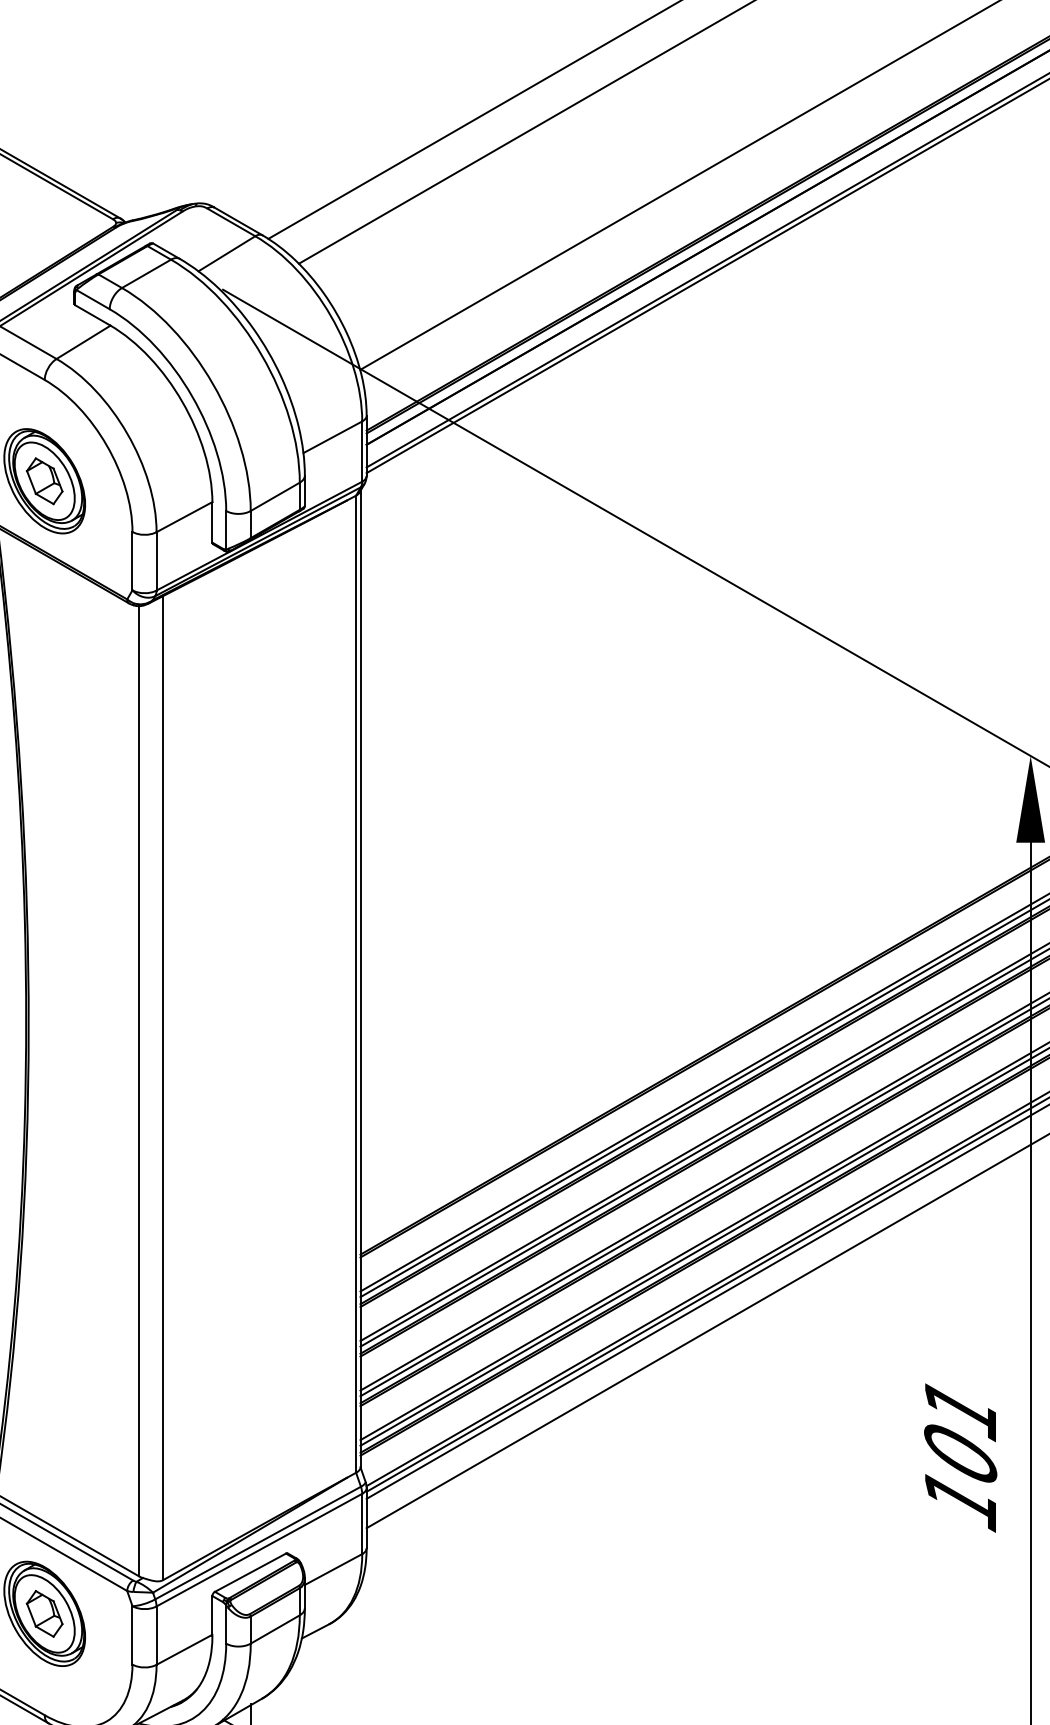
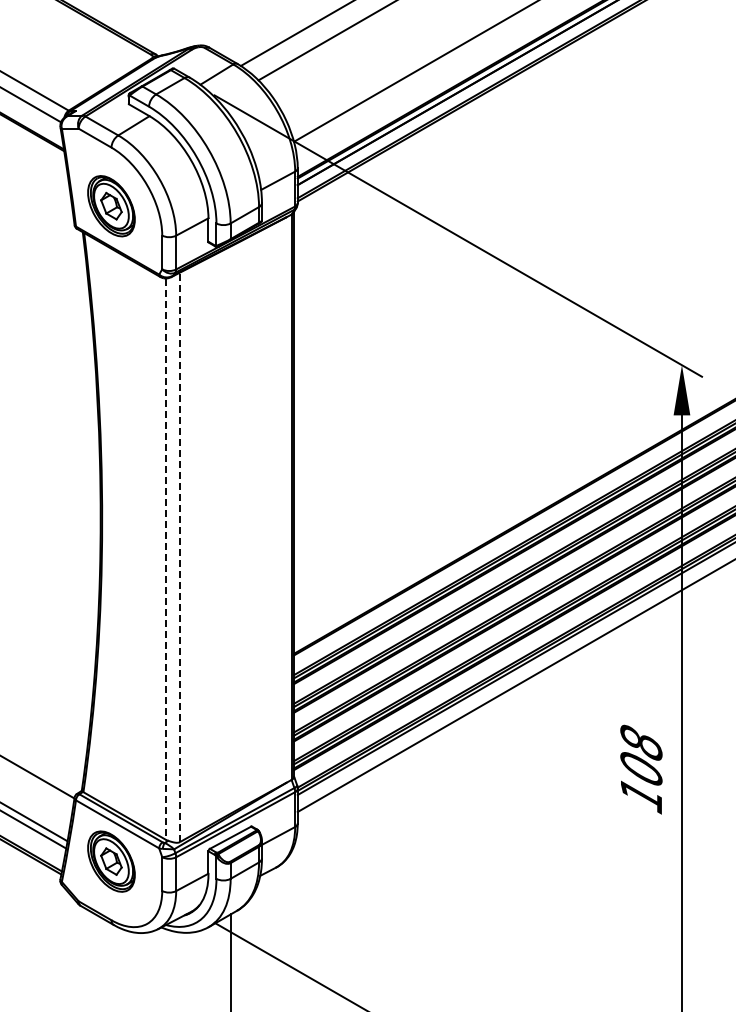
line: (162, 1088) -> (179, 557), solid -> dashed
line: (139, 1091) -> (166, 559), solid -> dashed
text: (960, 1409) -> (641, 743), 101 -> 108

